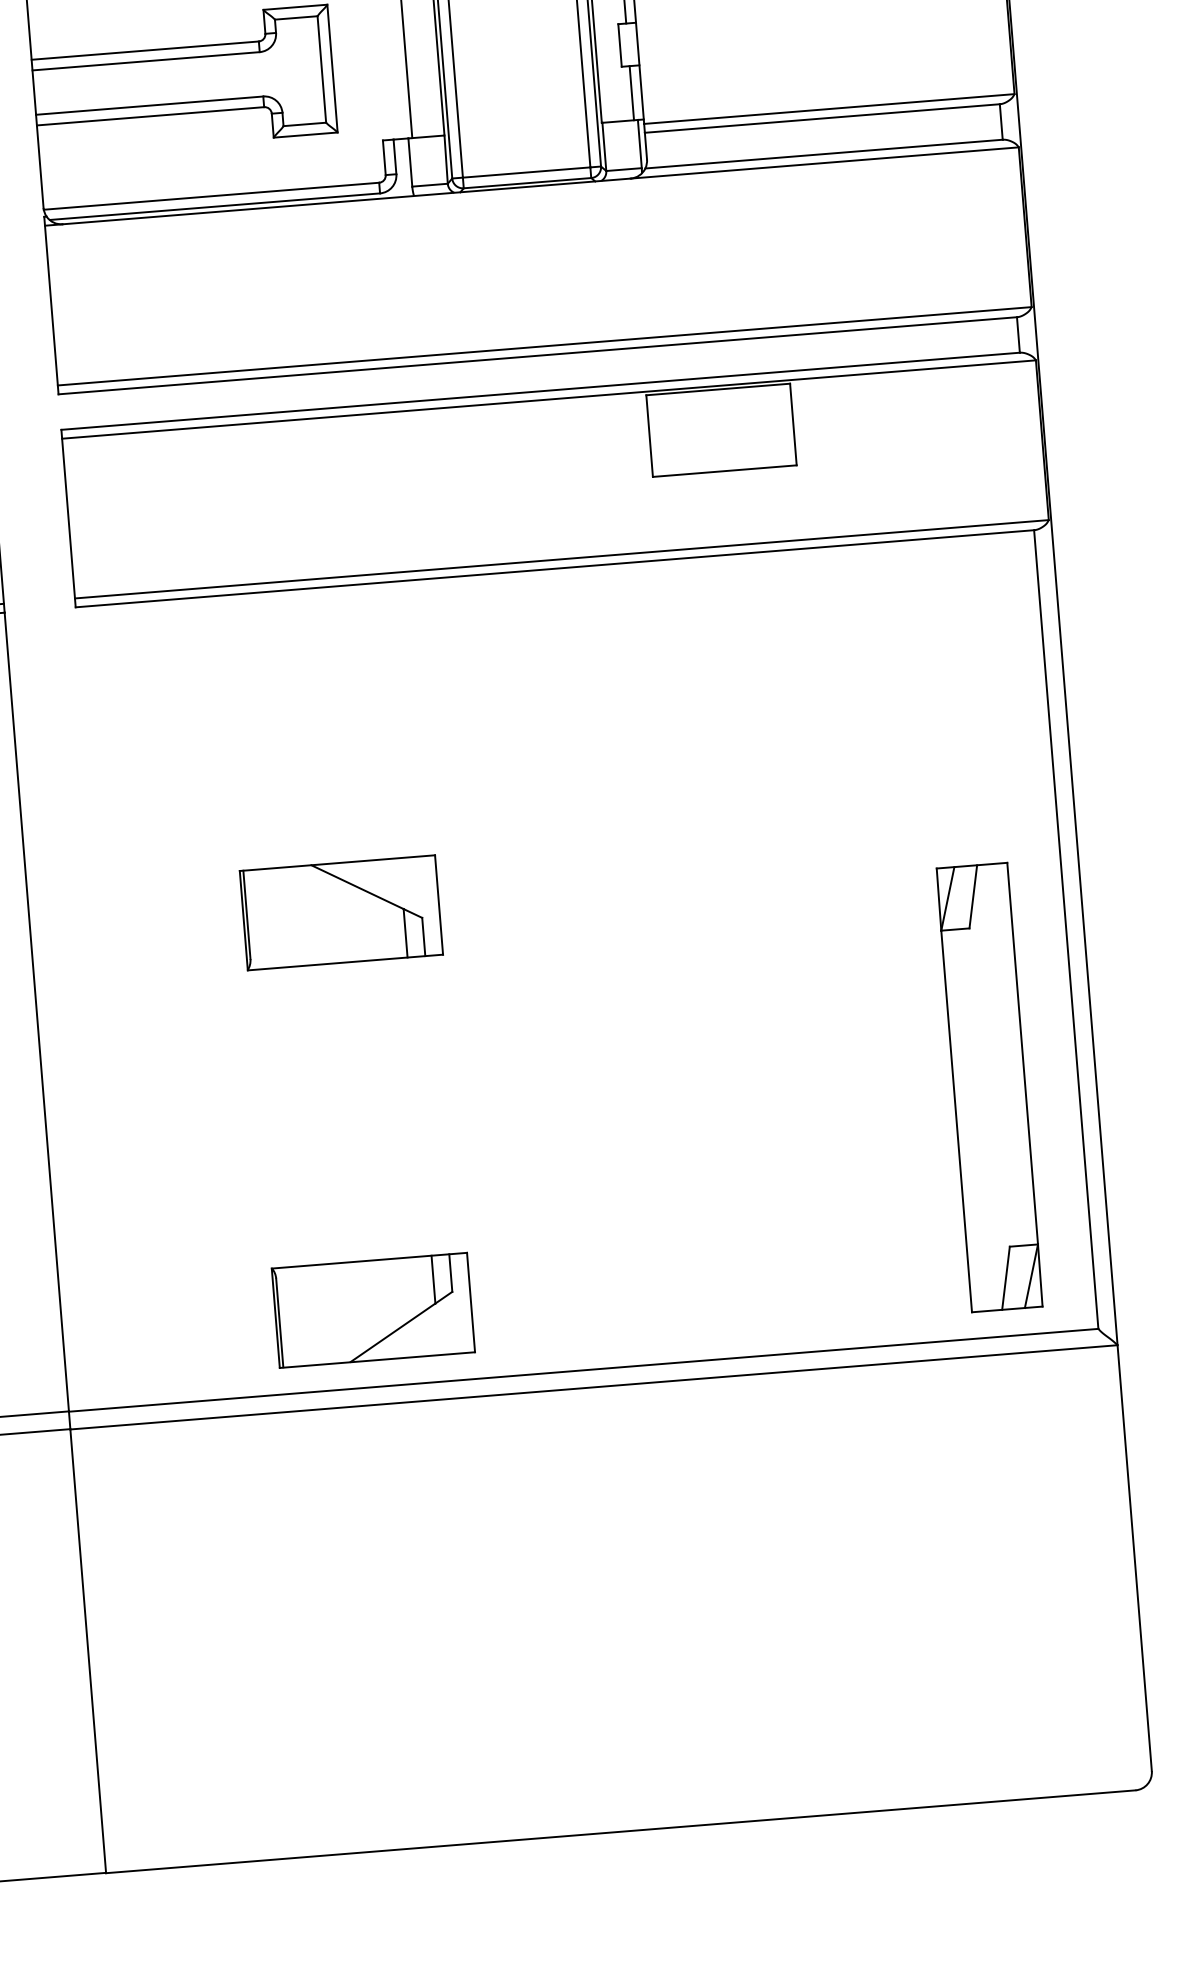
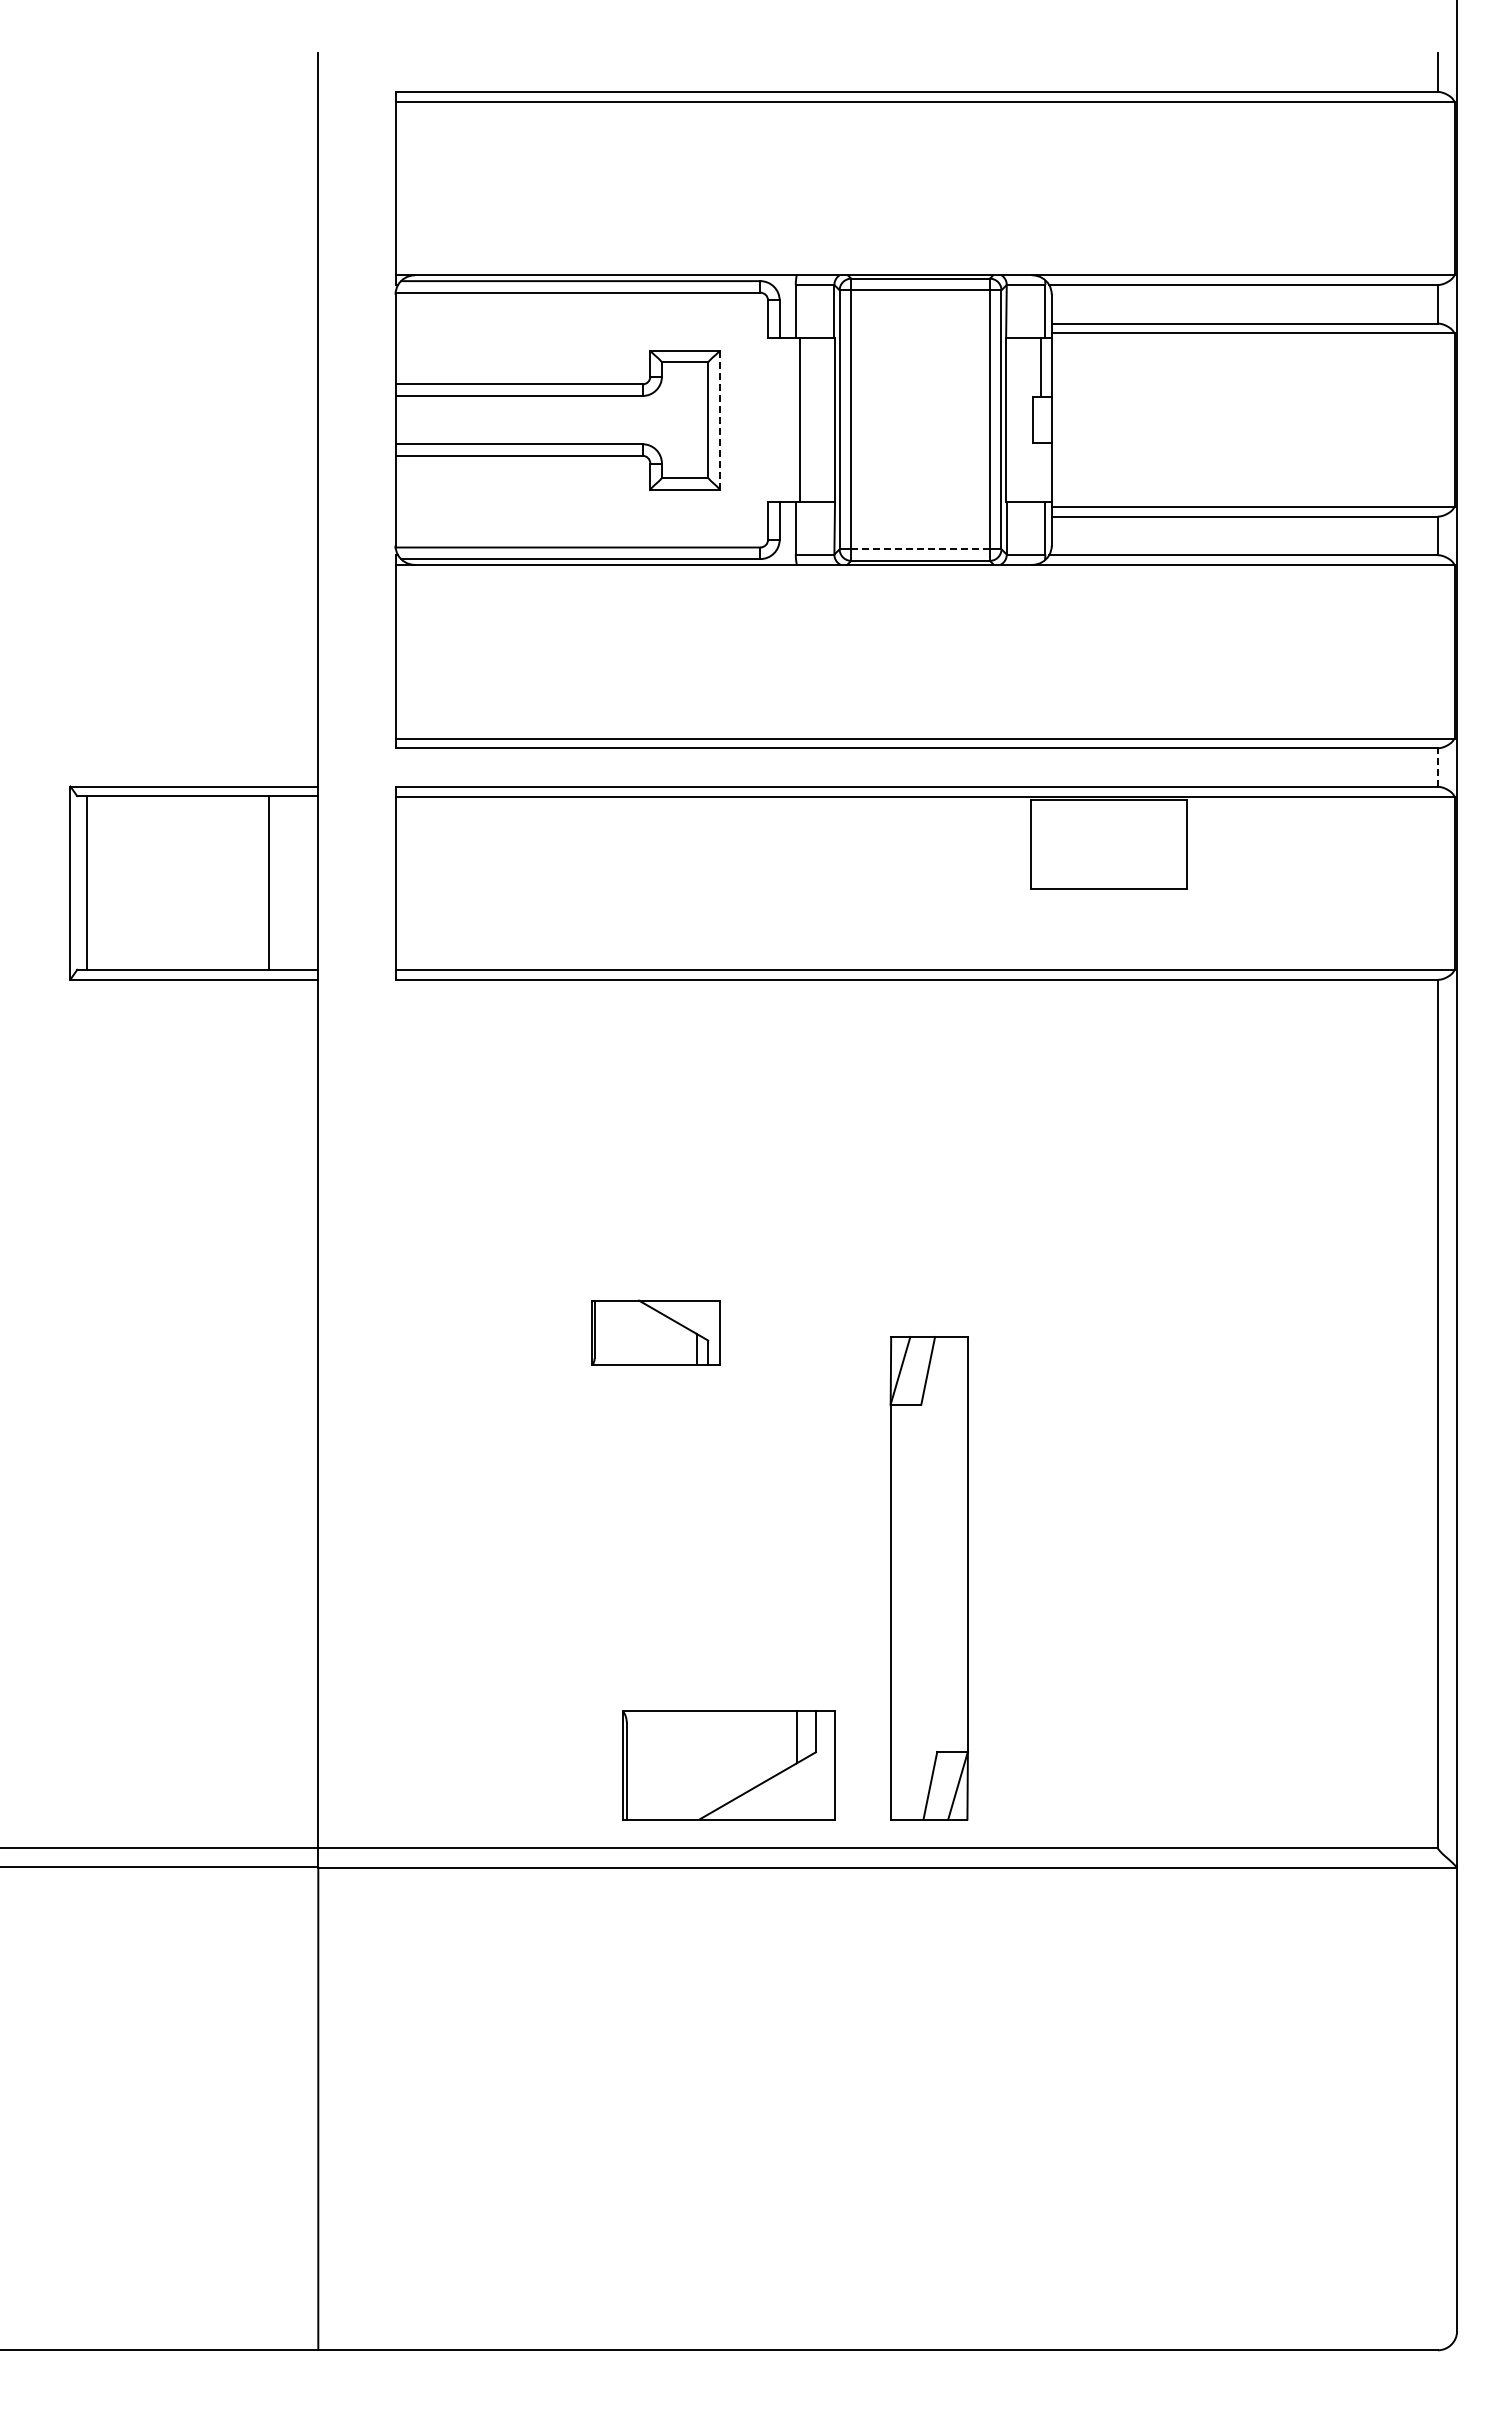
line: (332, 68) -> (719, 419), solid -> dashed
line: (632, 92) -> (1041, 472), removed
line: (526, 172) -> (920, 549), solid -> dashed
line: (1018, 334) -> (1437, 767), solid -> dashed
part: (340, 912) -> (655, 1332), size x0.6
part: (988, 1087) -> (928, 1578), moved
part: (372, 1310) -> (728, 1765), moved

